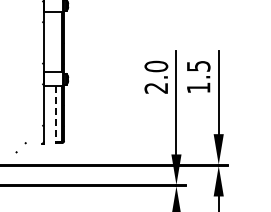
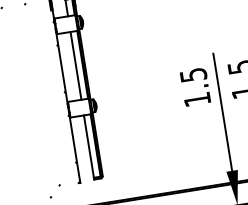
line: (56, 42) -> (76, 65), added
text: (156, 76) -> (195, 86), 2.0 -> 1.5
line: (56, 113) -> (89, 146), dashed -> solid

